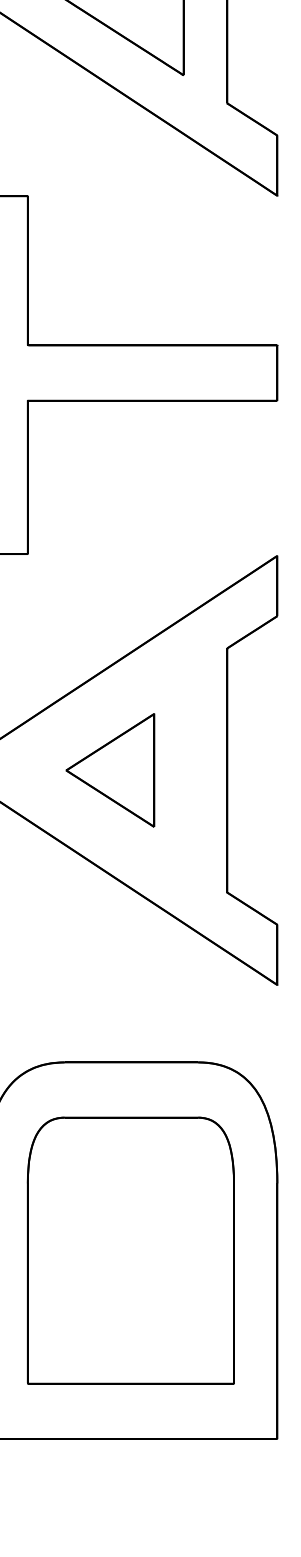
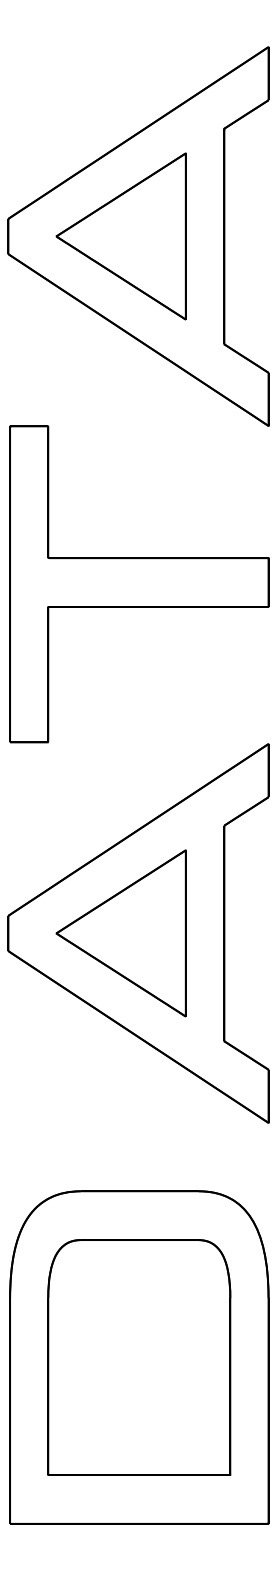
part: (109, 770) -> (120, 933), size x1.67

